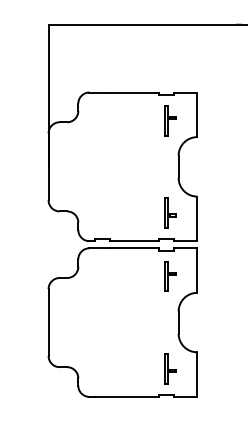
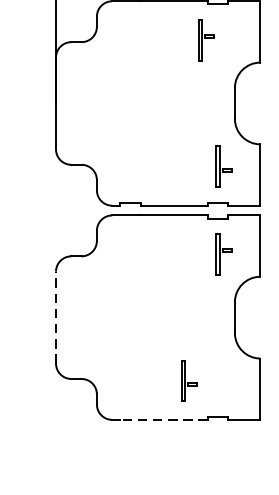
part: (170, 120) -> (205, 39), moved
line: (48, 322) -> (55, 317), solid -> dashed
part: (170, 368) -> (189, 380), moved
line: (127, 396) -> (164, 419), solid -> dashed

